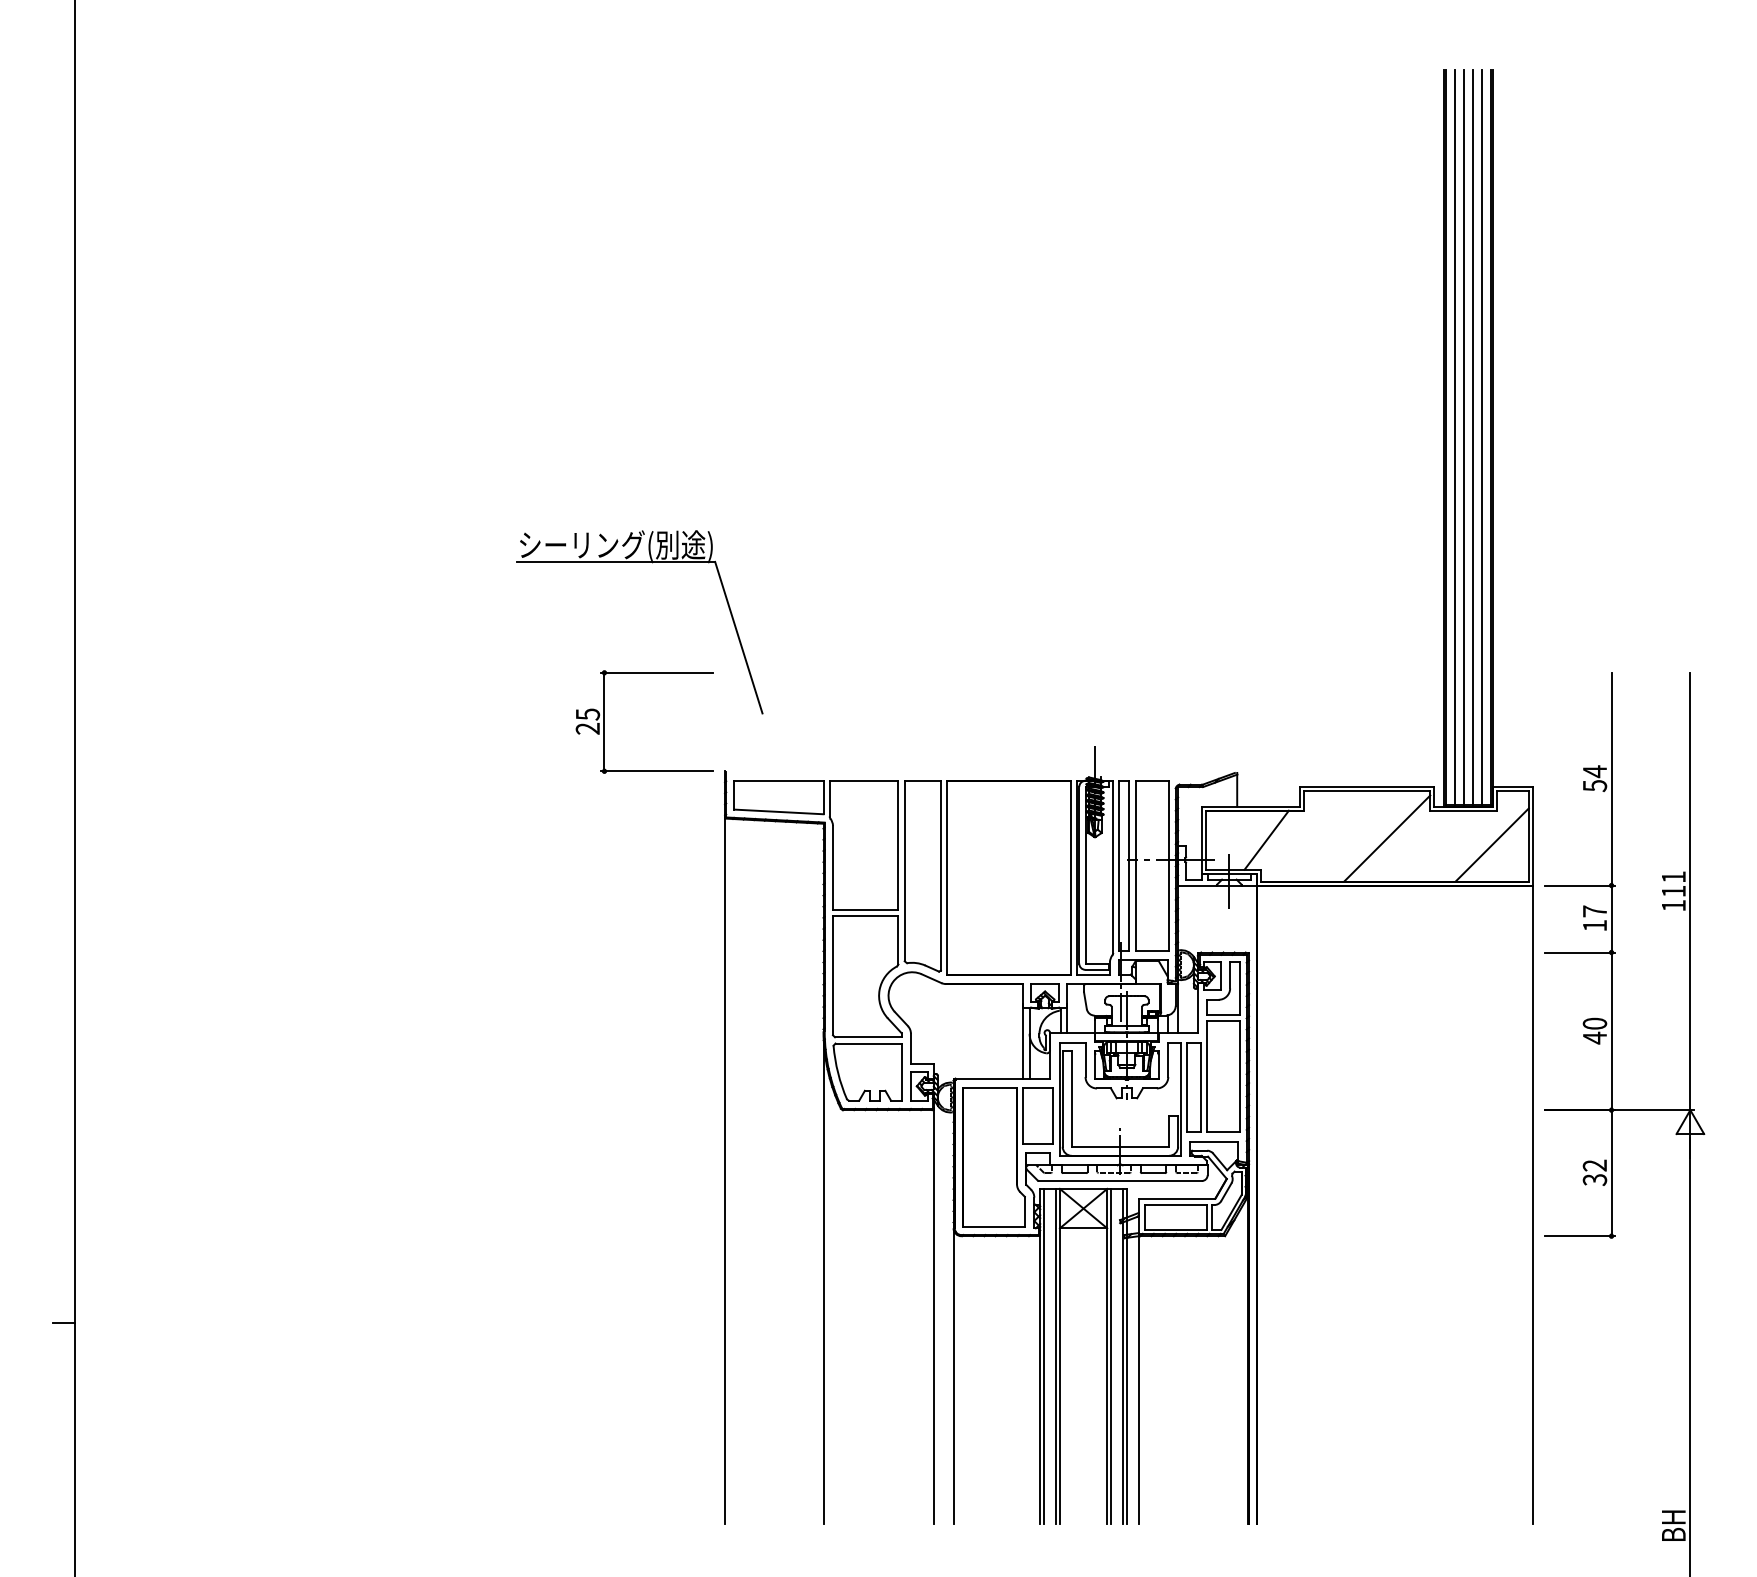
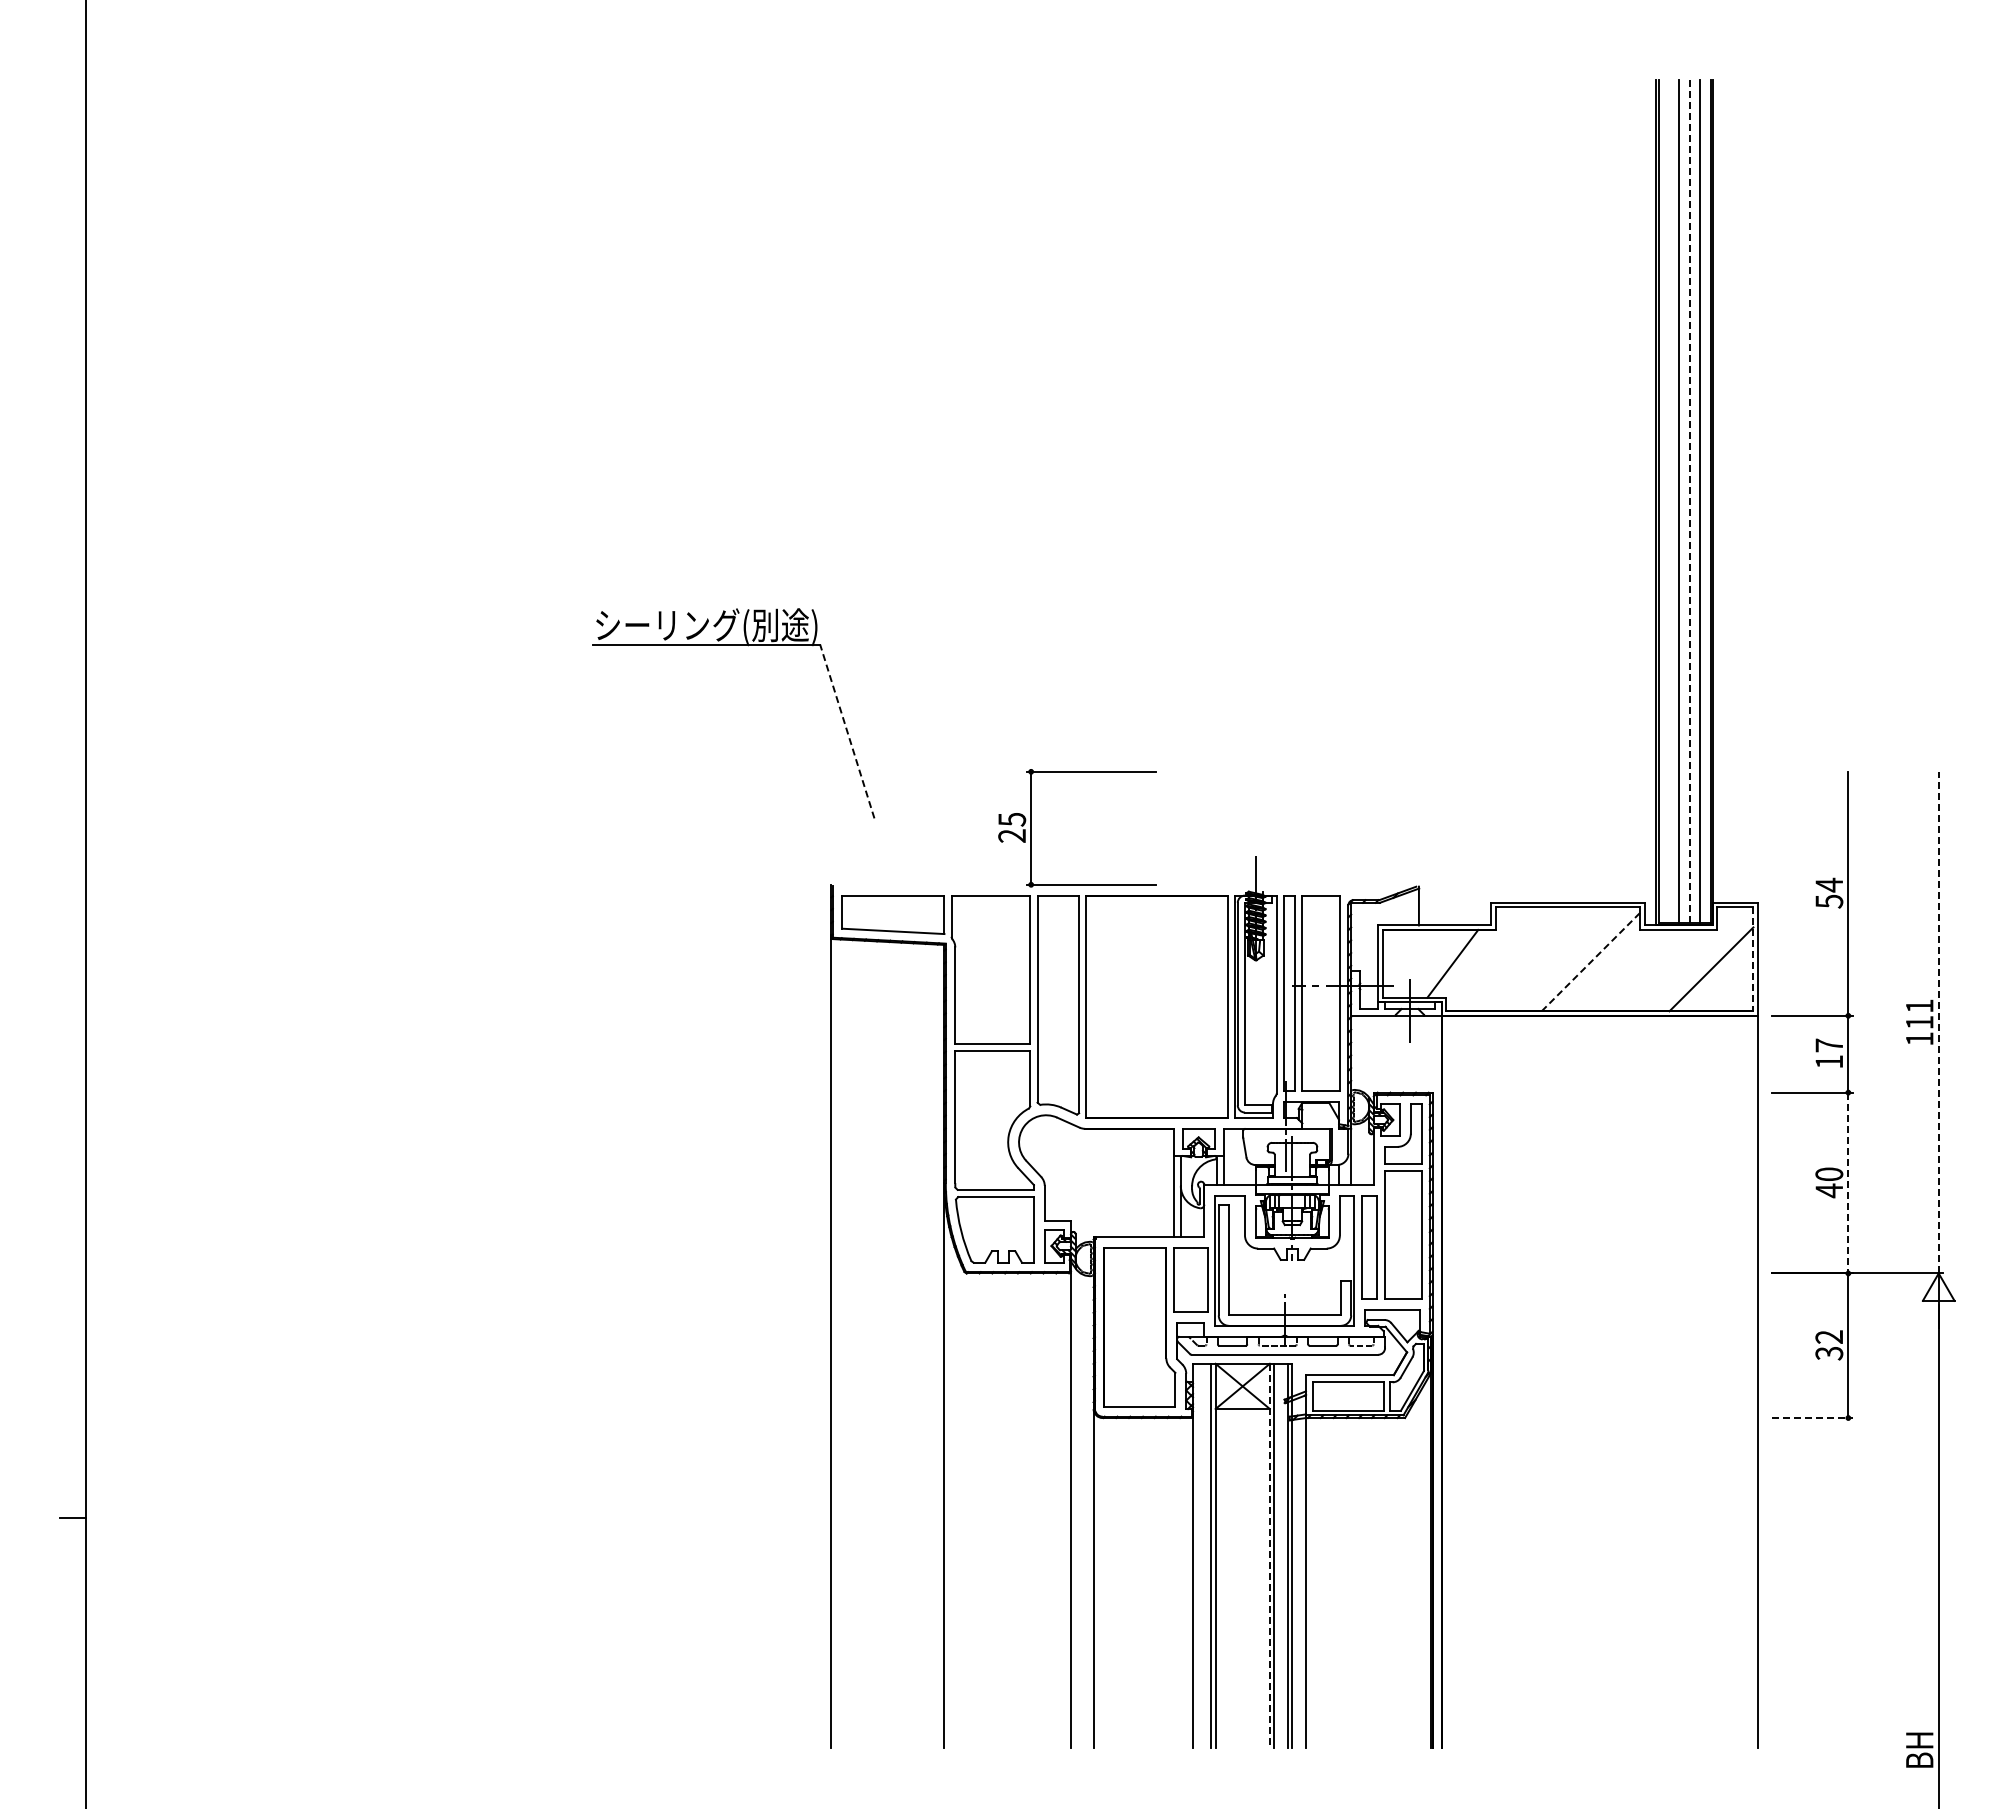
line: (1454, 437) -> (1668, 501), removed
line: (1473, 437) -> (1689, 501), solid -> dashed
line: (739, 637) -> (847, 731), solid -> dashed
part: (604, 722) -> (1031, 828), moved
line: (1528, 836) -> (1753, 959), solid -> dashed
line: (1387, 838) -> (1591, 961), solid -> dashed
line: (1690, 891) -> (1938, 1022), solid -> dashed
line: (1611, 1031) -> (1848, 1183), solid -> dashed
line: (1580, 1236) -> (1812, 1418), solid -> dashed
line: (1044, 1356) -> (1197, 1555), removed
line: (1106, 1356) -> (1269, 1556), solid -> dashed

